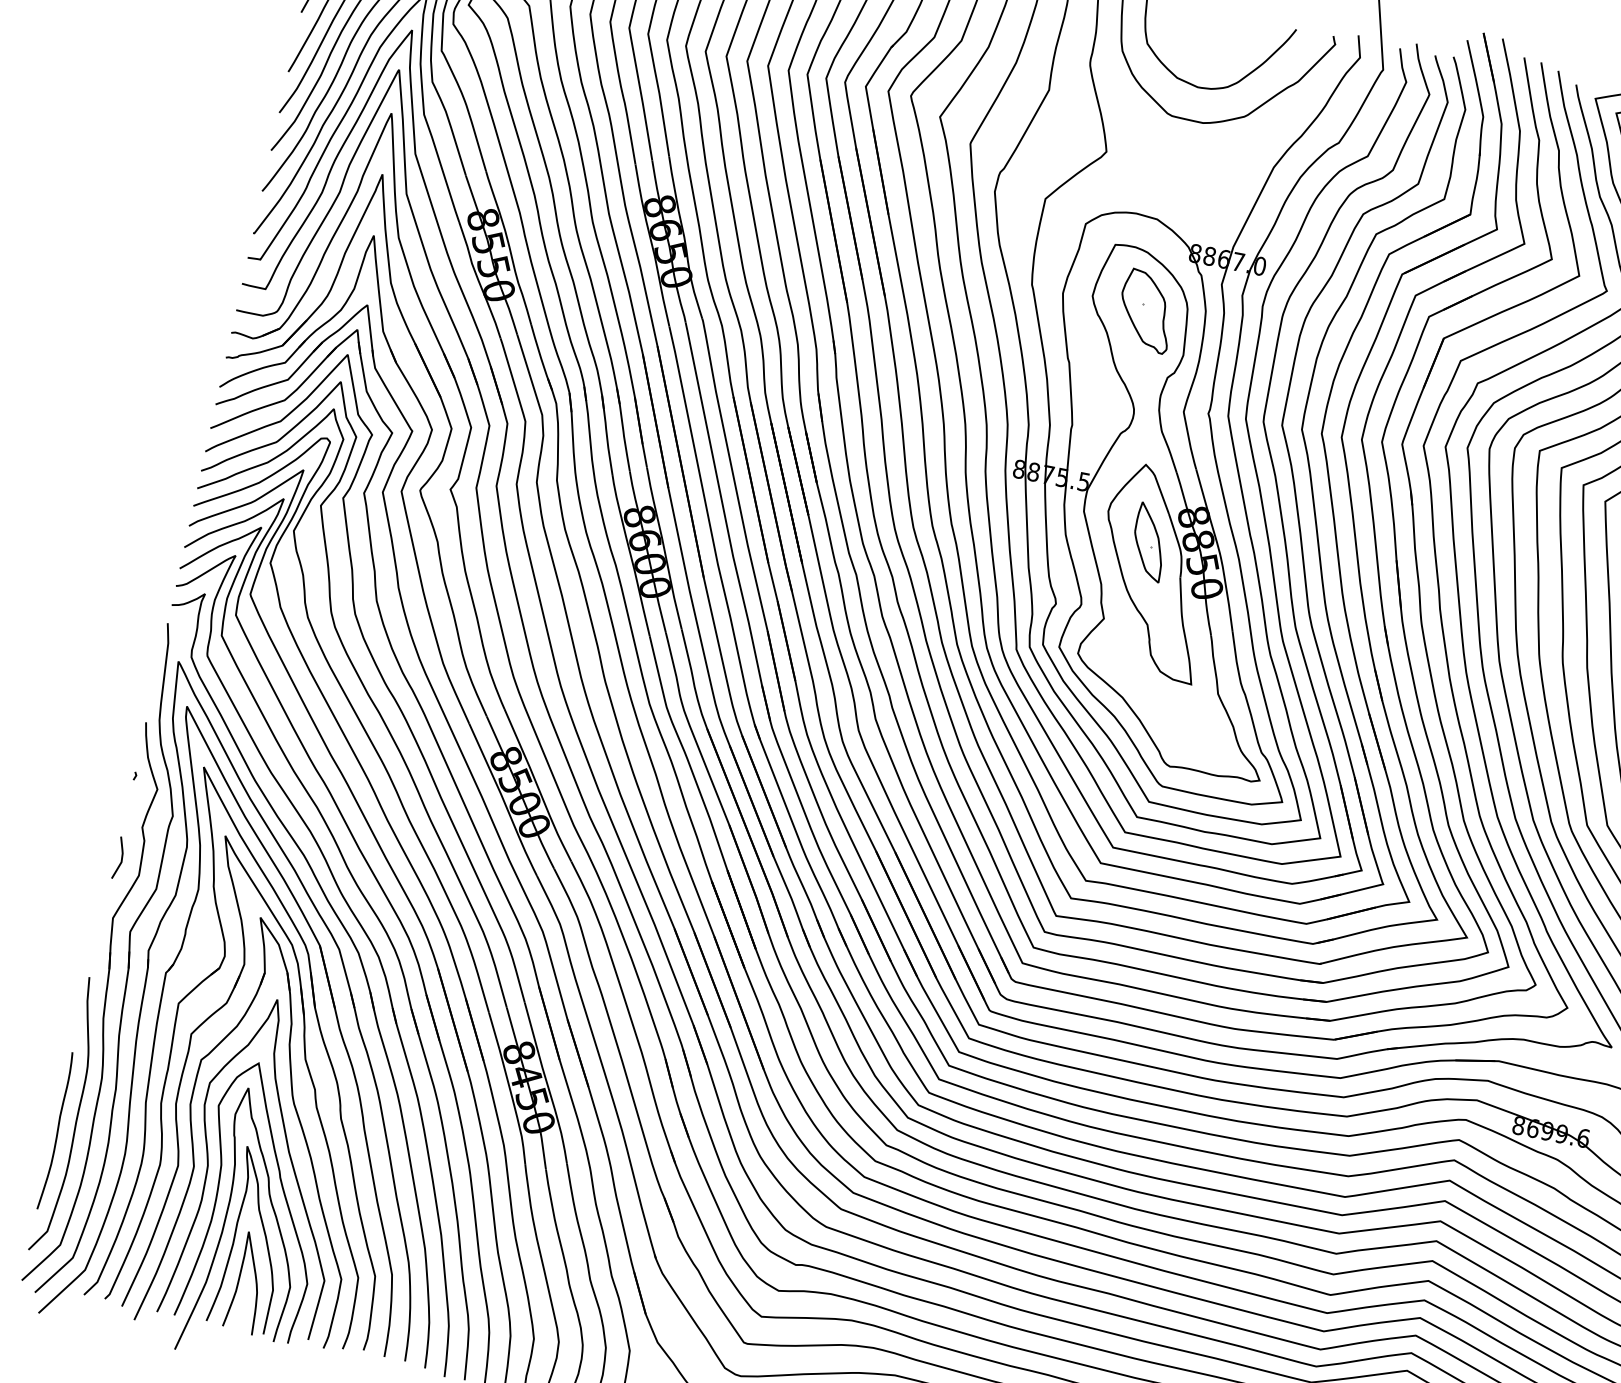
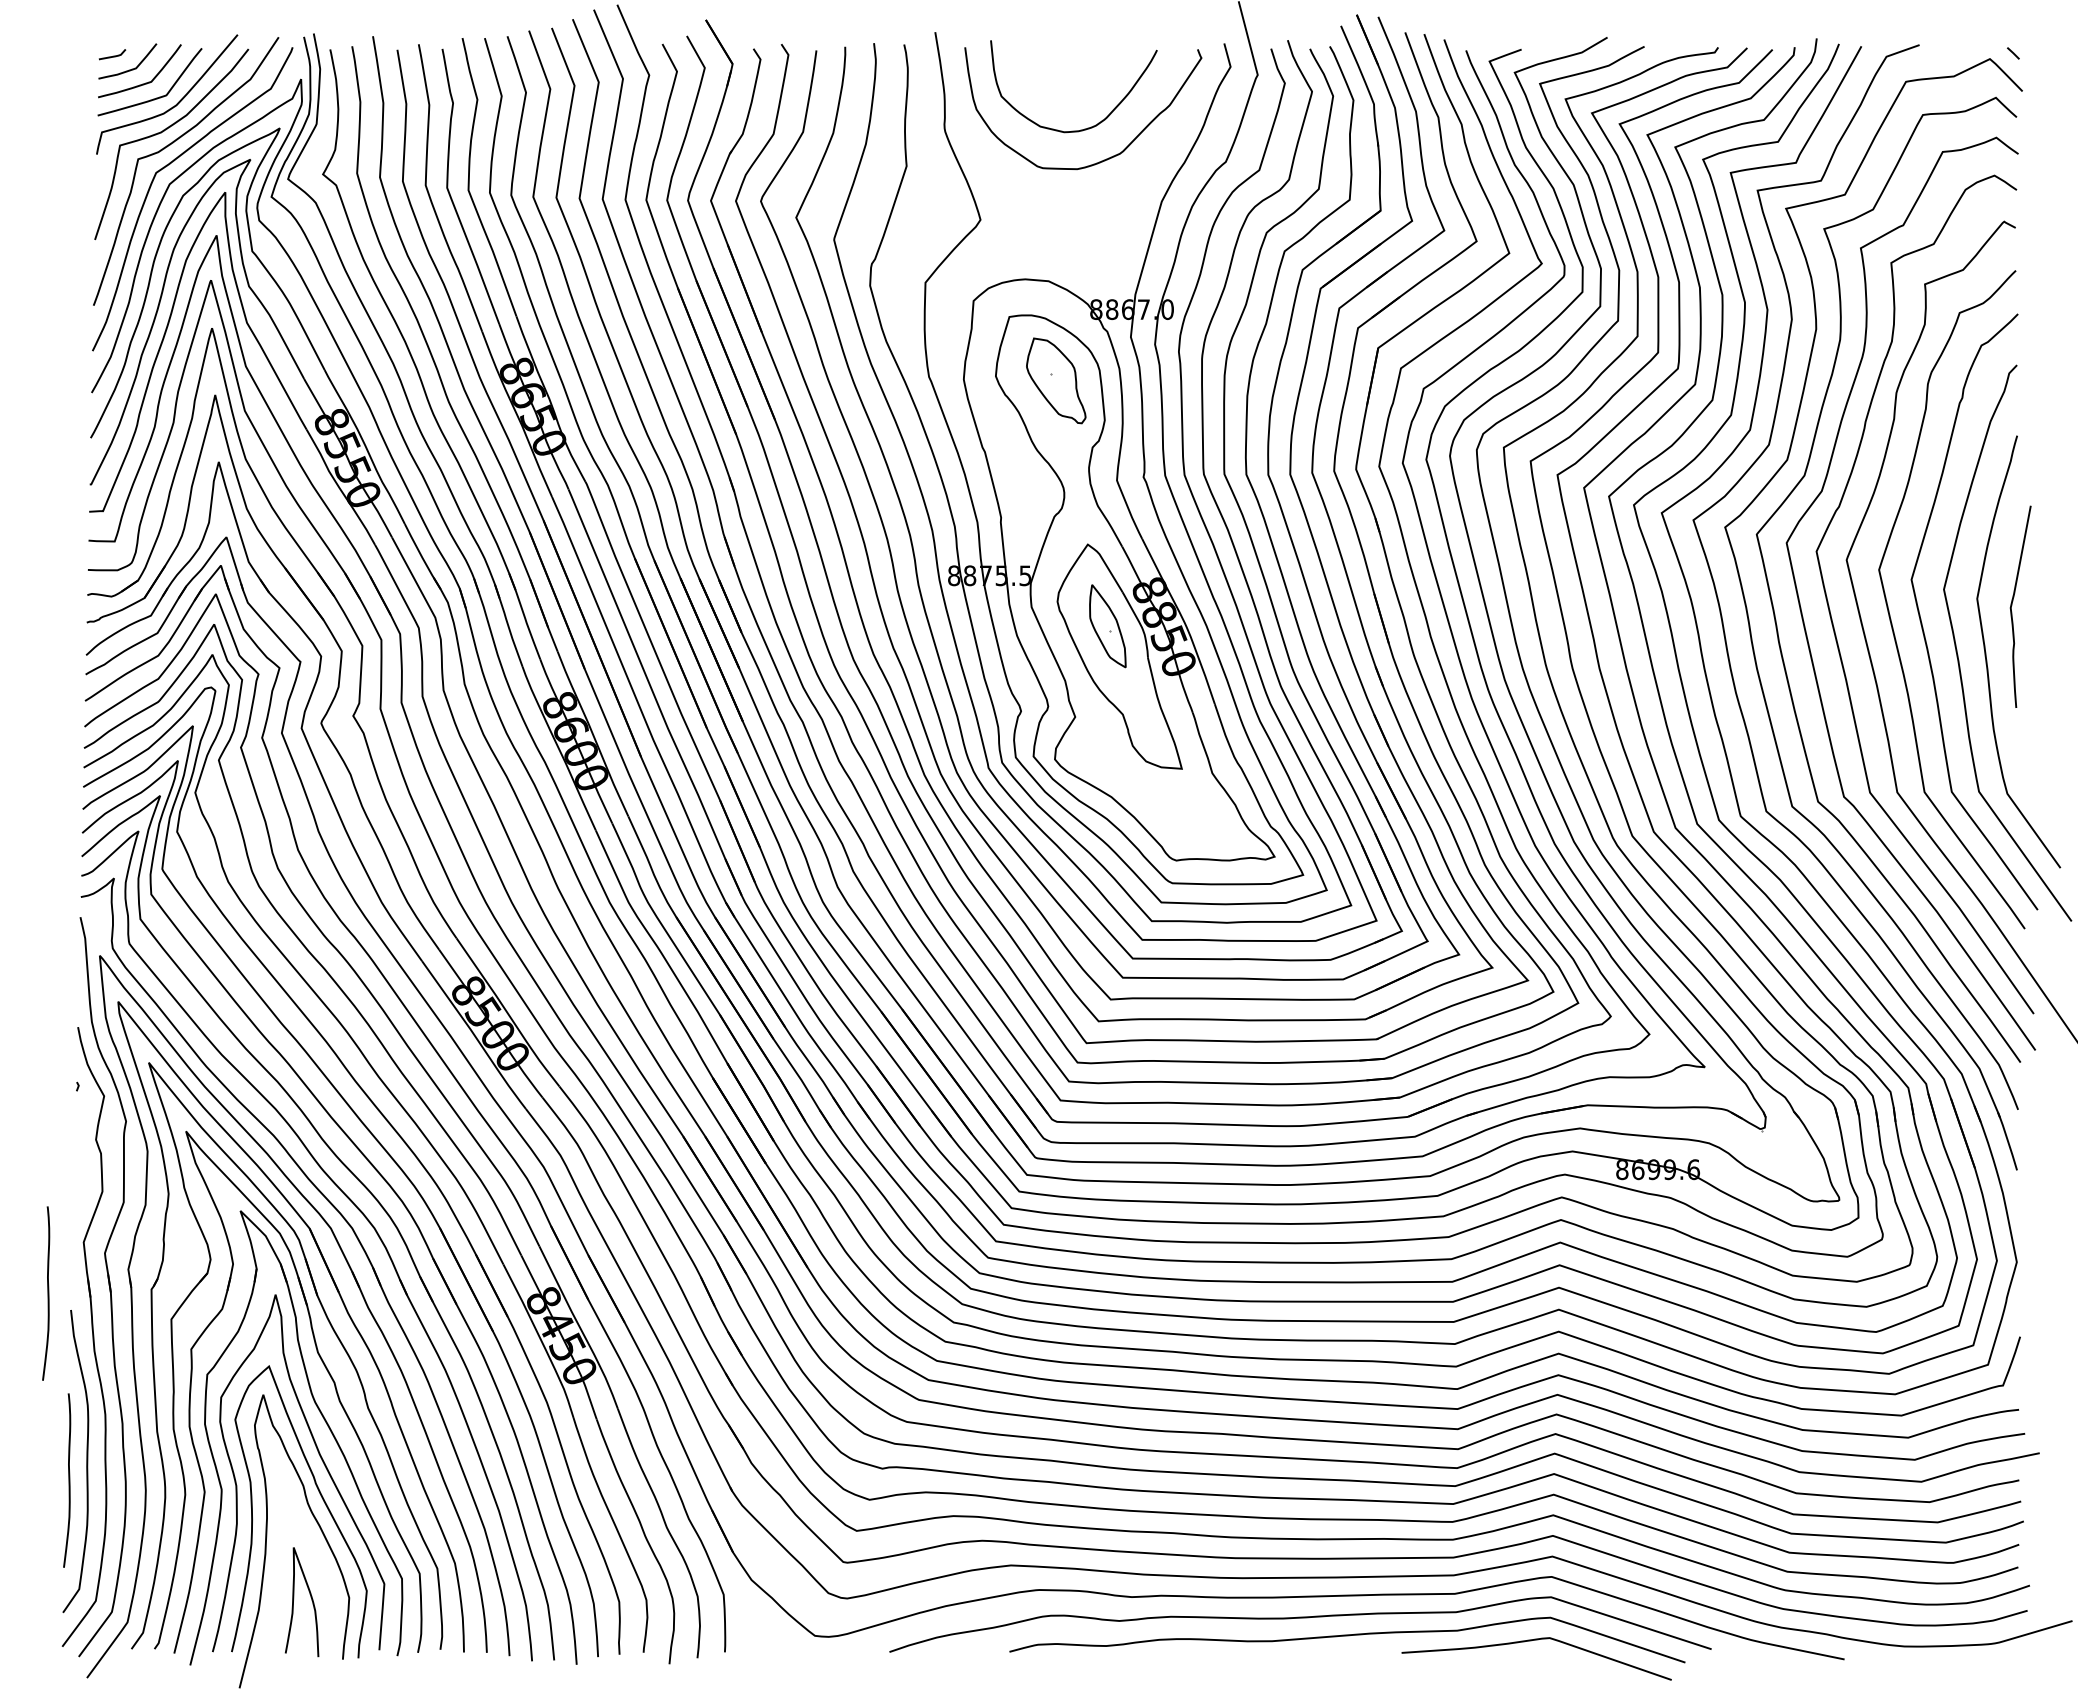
curve: (121, 856) -> (79, 1175), removed
curve: (71, 958) -> (47, 1293), added
curve: (264, 1236) -> (311, 1549), removed

